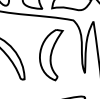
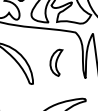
part: (51, 54) -> (56, 62), size x0.6

